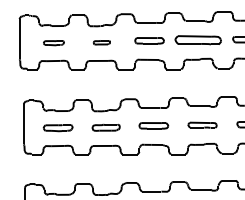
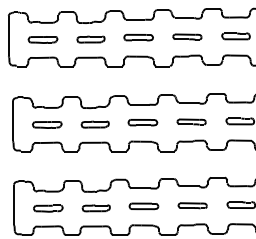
part: (198, 39) -> (187, 36), size x0.62
part: (53, 42) -> (42, 39), size x1.43
part: (101, 42) -> (90, 39), size x1.67

